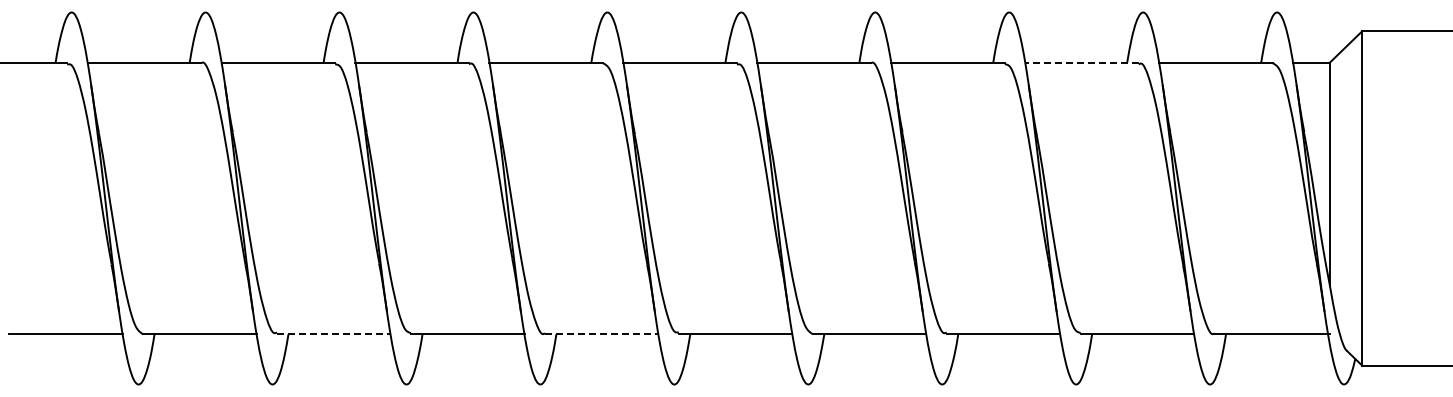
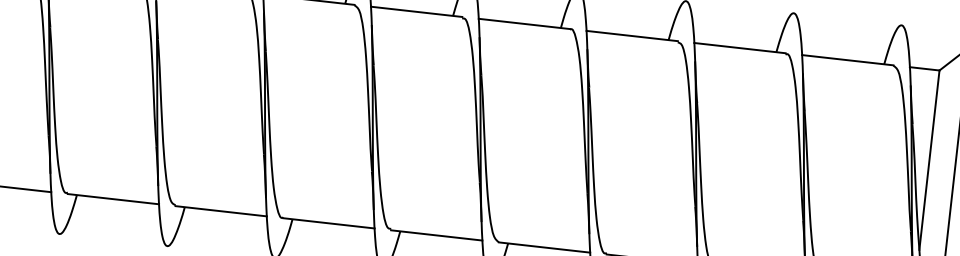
line: (1081, 62) -> (739, 47), dashed -> solid
line: (333, 334) -> (113, 199), dashed -> solid
line: (601, 334) -> (328, 223), dashed -> solid

